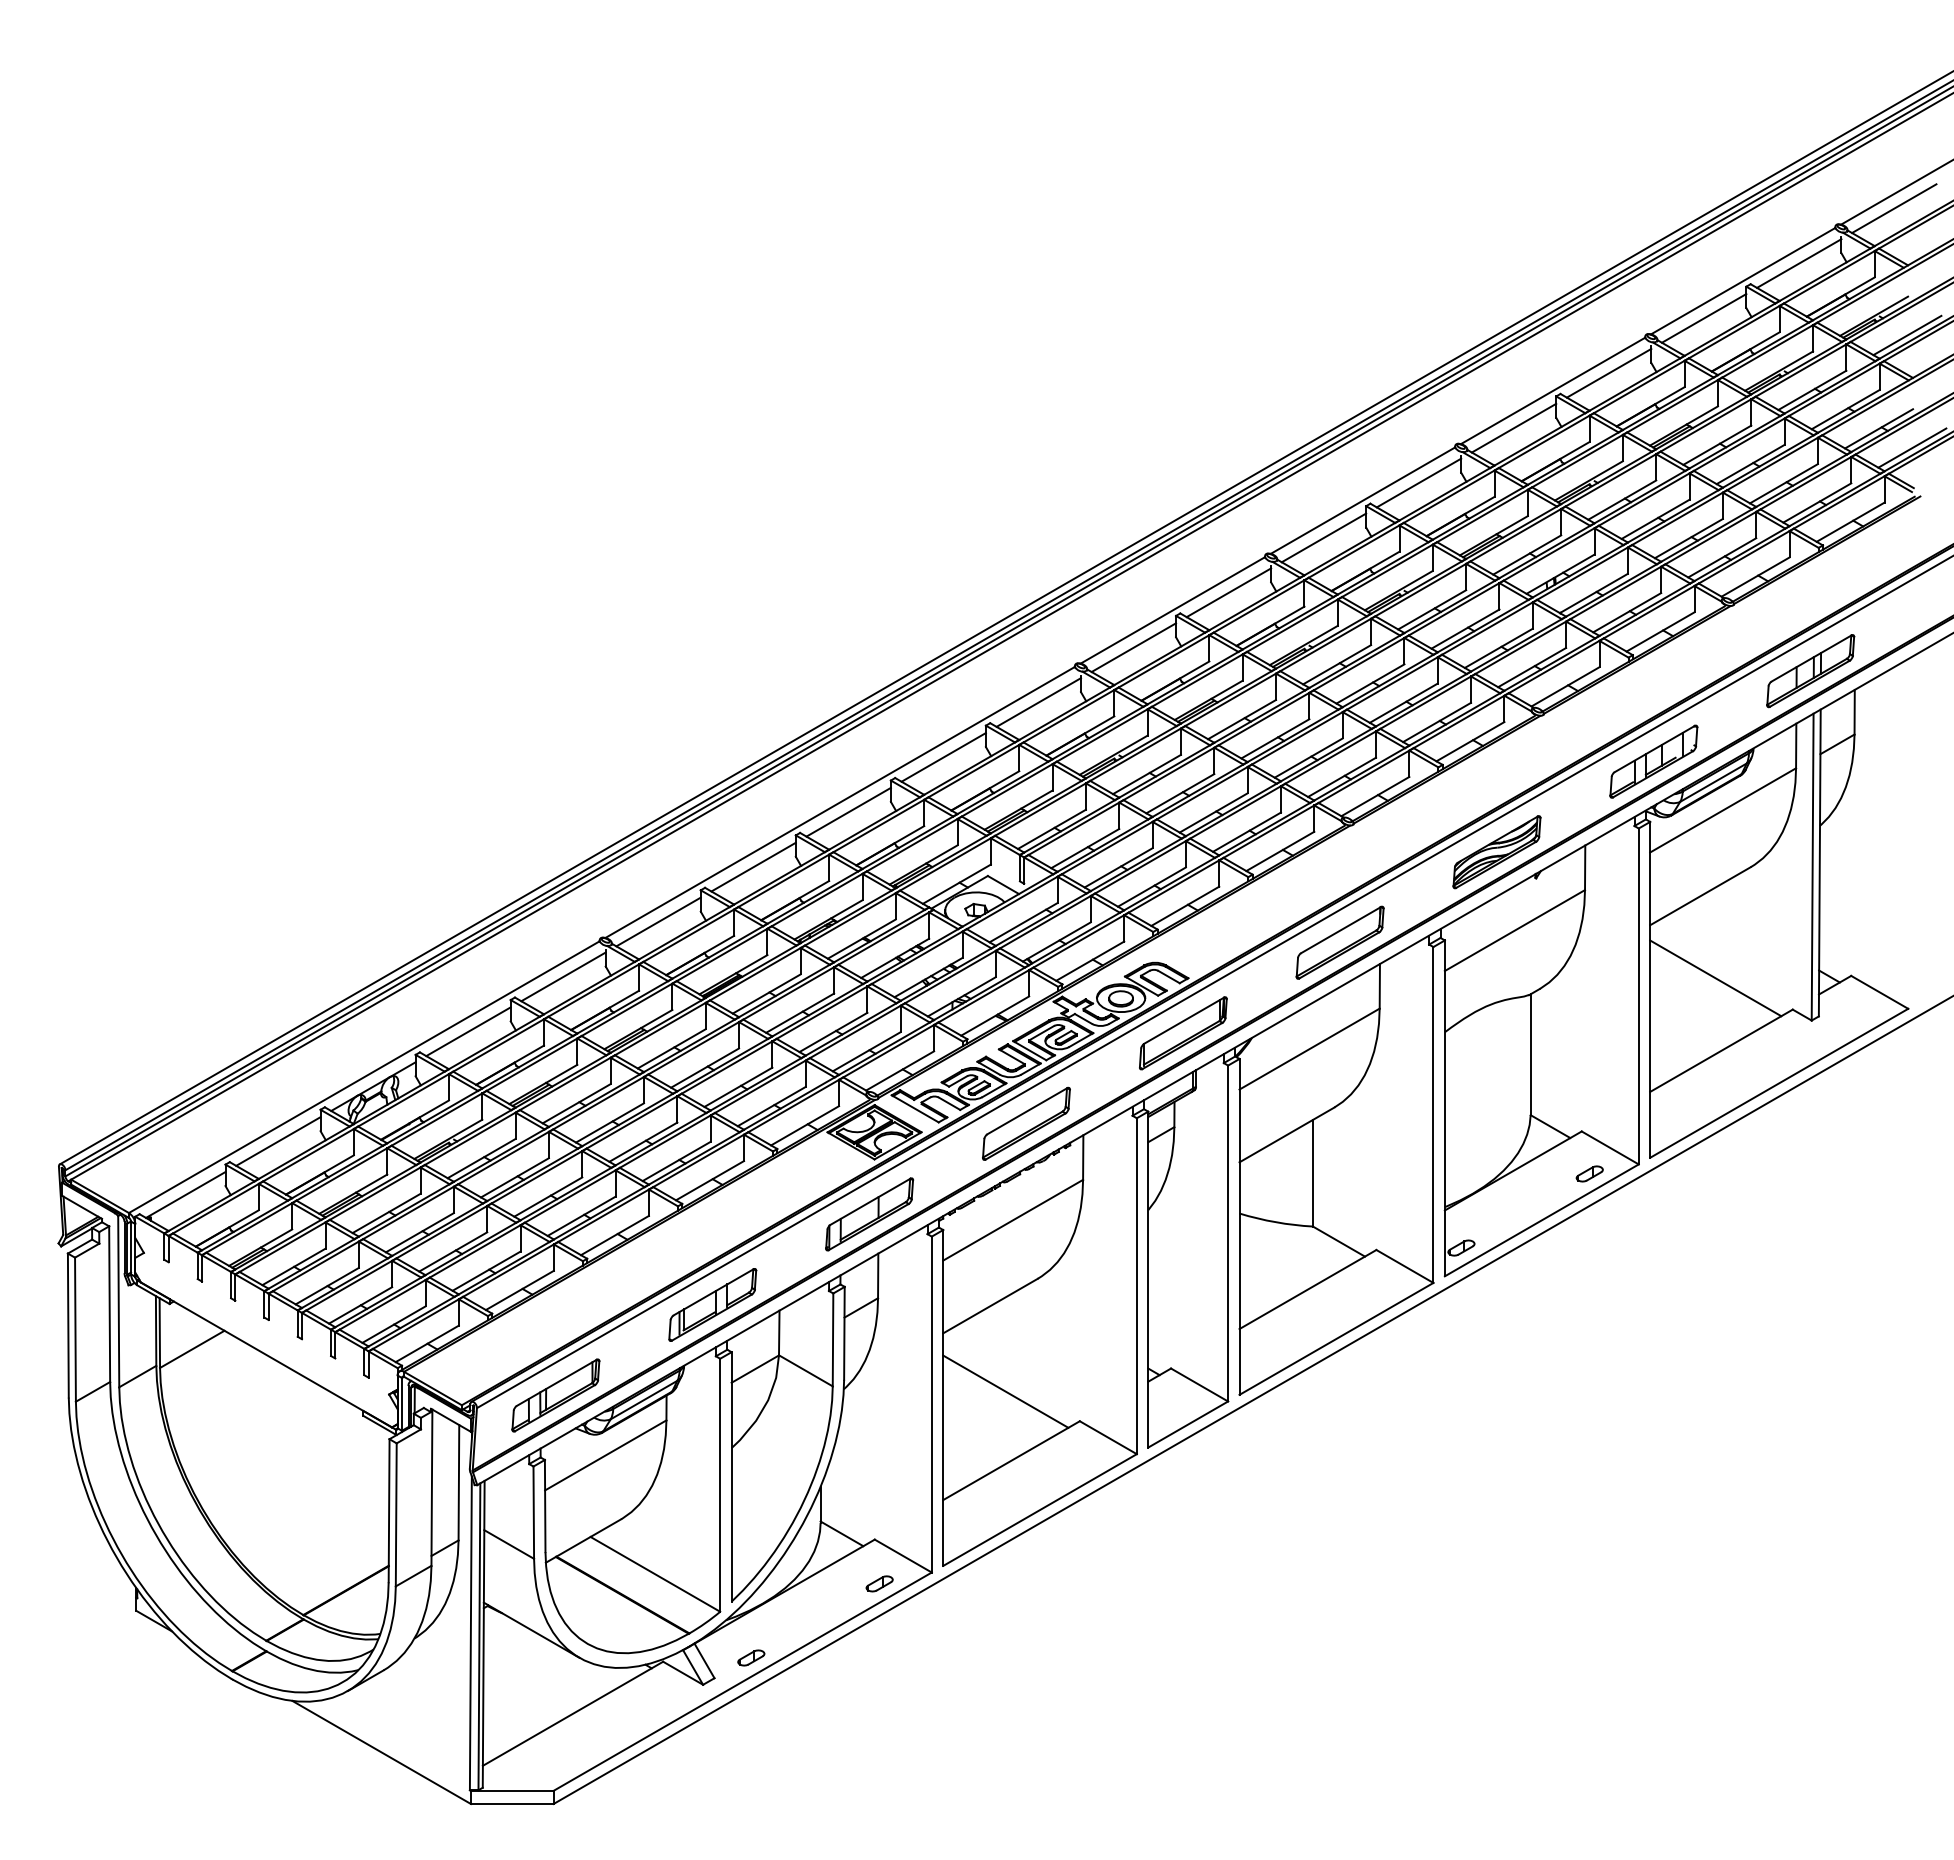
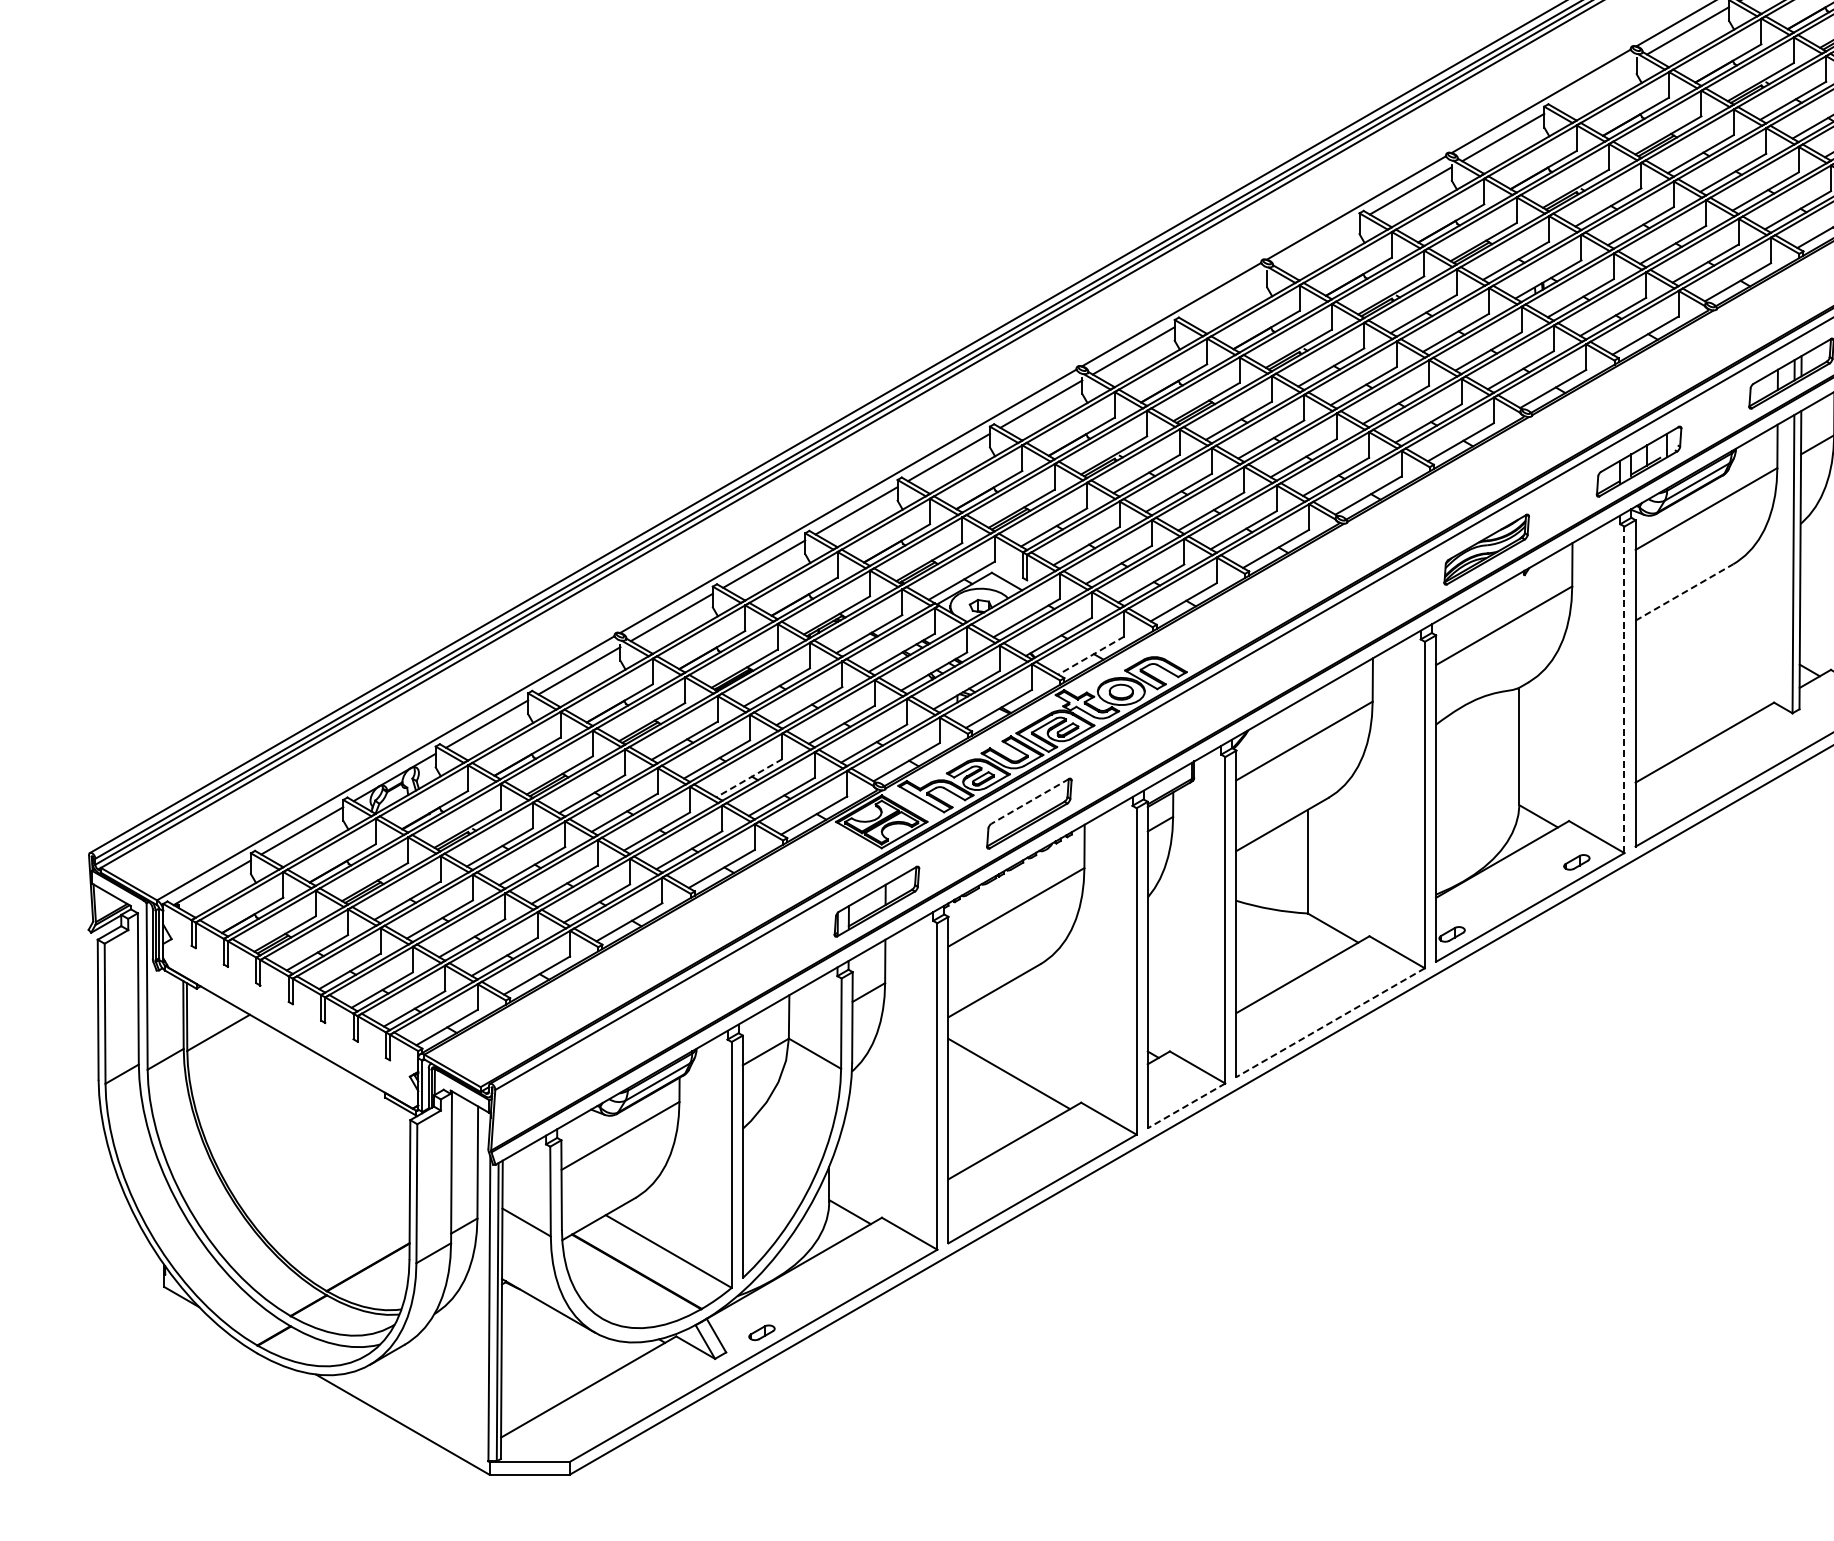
line: (1608, 372) -> (1595, 83), removed
line: (1323, 537) -> (1318, 243), removed
line: (1228, 592) -> (1225, 297), removed
line: (1700, 895) -> (1684, 591), solid -> dashed
part: (1339, 942) -> (1333, 637), removed
line: (1089, 961) -> (1090, 655), solid -> dashed
line: (1715, 978) -> (1699, 672), removed
line: (1638, 996) -> (1624, 689), solid -> dashed
part: (1183, 1033) -> (1181, 725), removed
line: (738, 1087) -> (749, 778), solid -> dashed
line: (1026, 1111) -> (1029, 801), solid -> dashed
part: (712, 1304) -> (724, 989), removed
line: (1336, 1338) -> (1330, 1022), solid -> dashed
part: (555, 1395) -> (571, 1077), removed
line: (1187, 1424) -> (1185, 1105), solid -> dashed
part: (879, 1583) -> (886, 1260), removed

